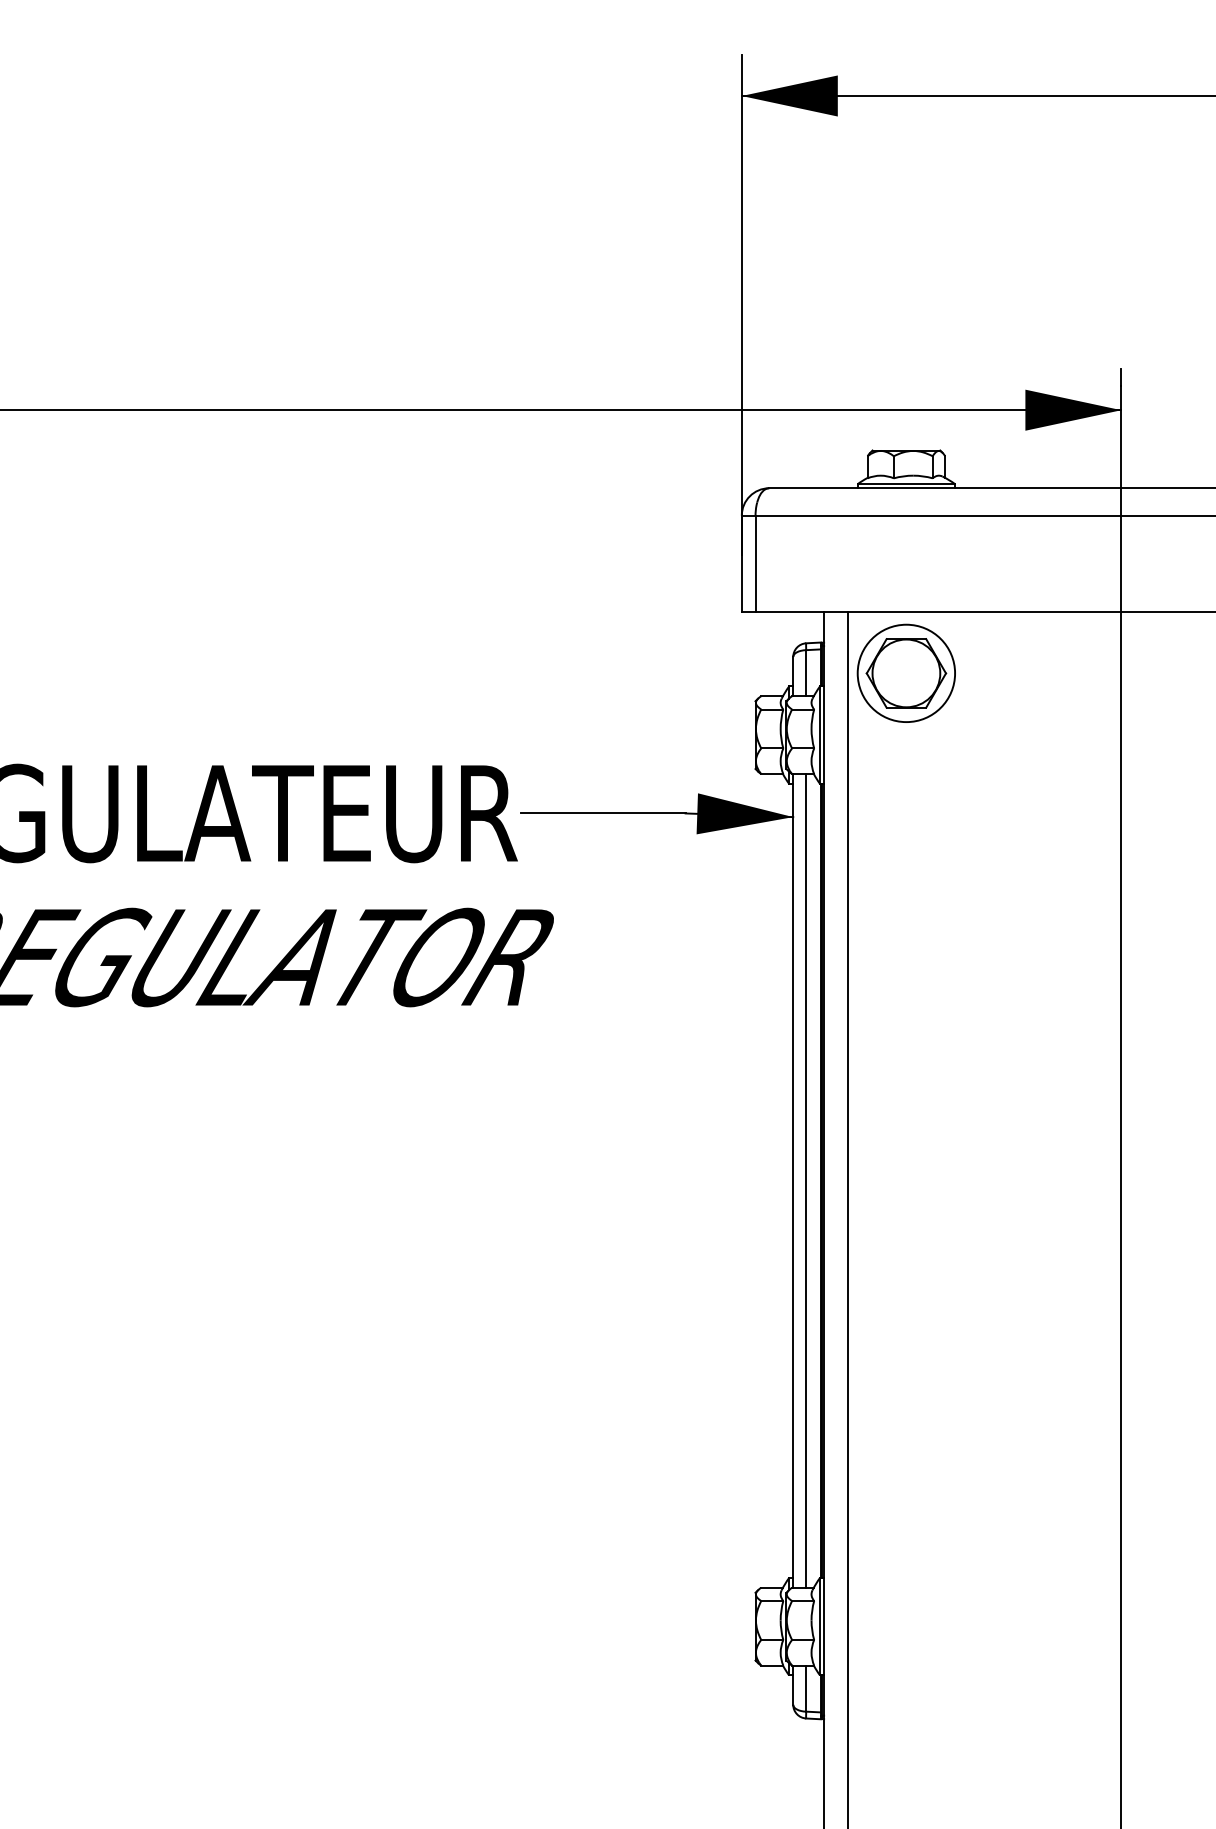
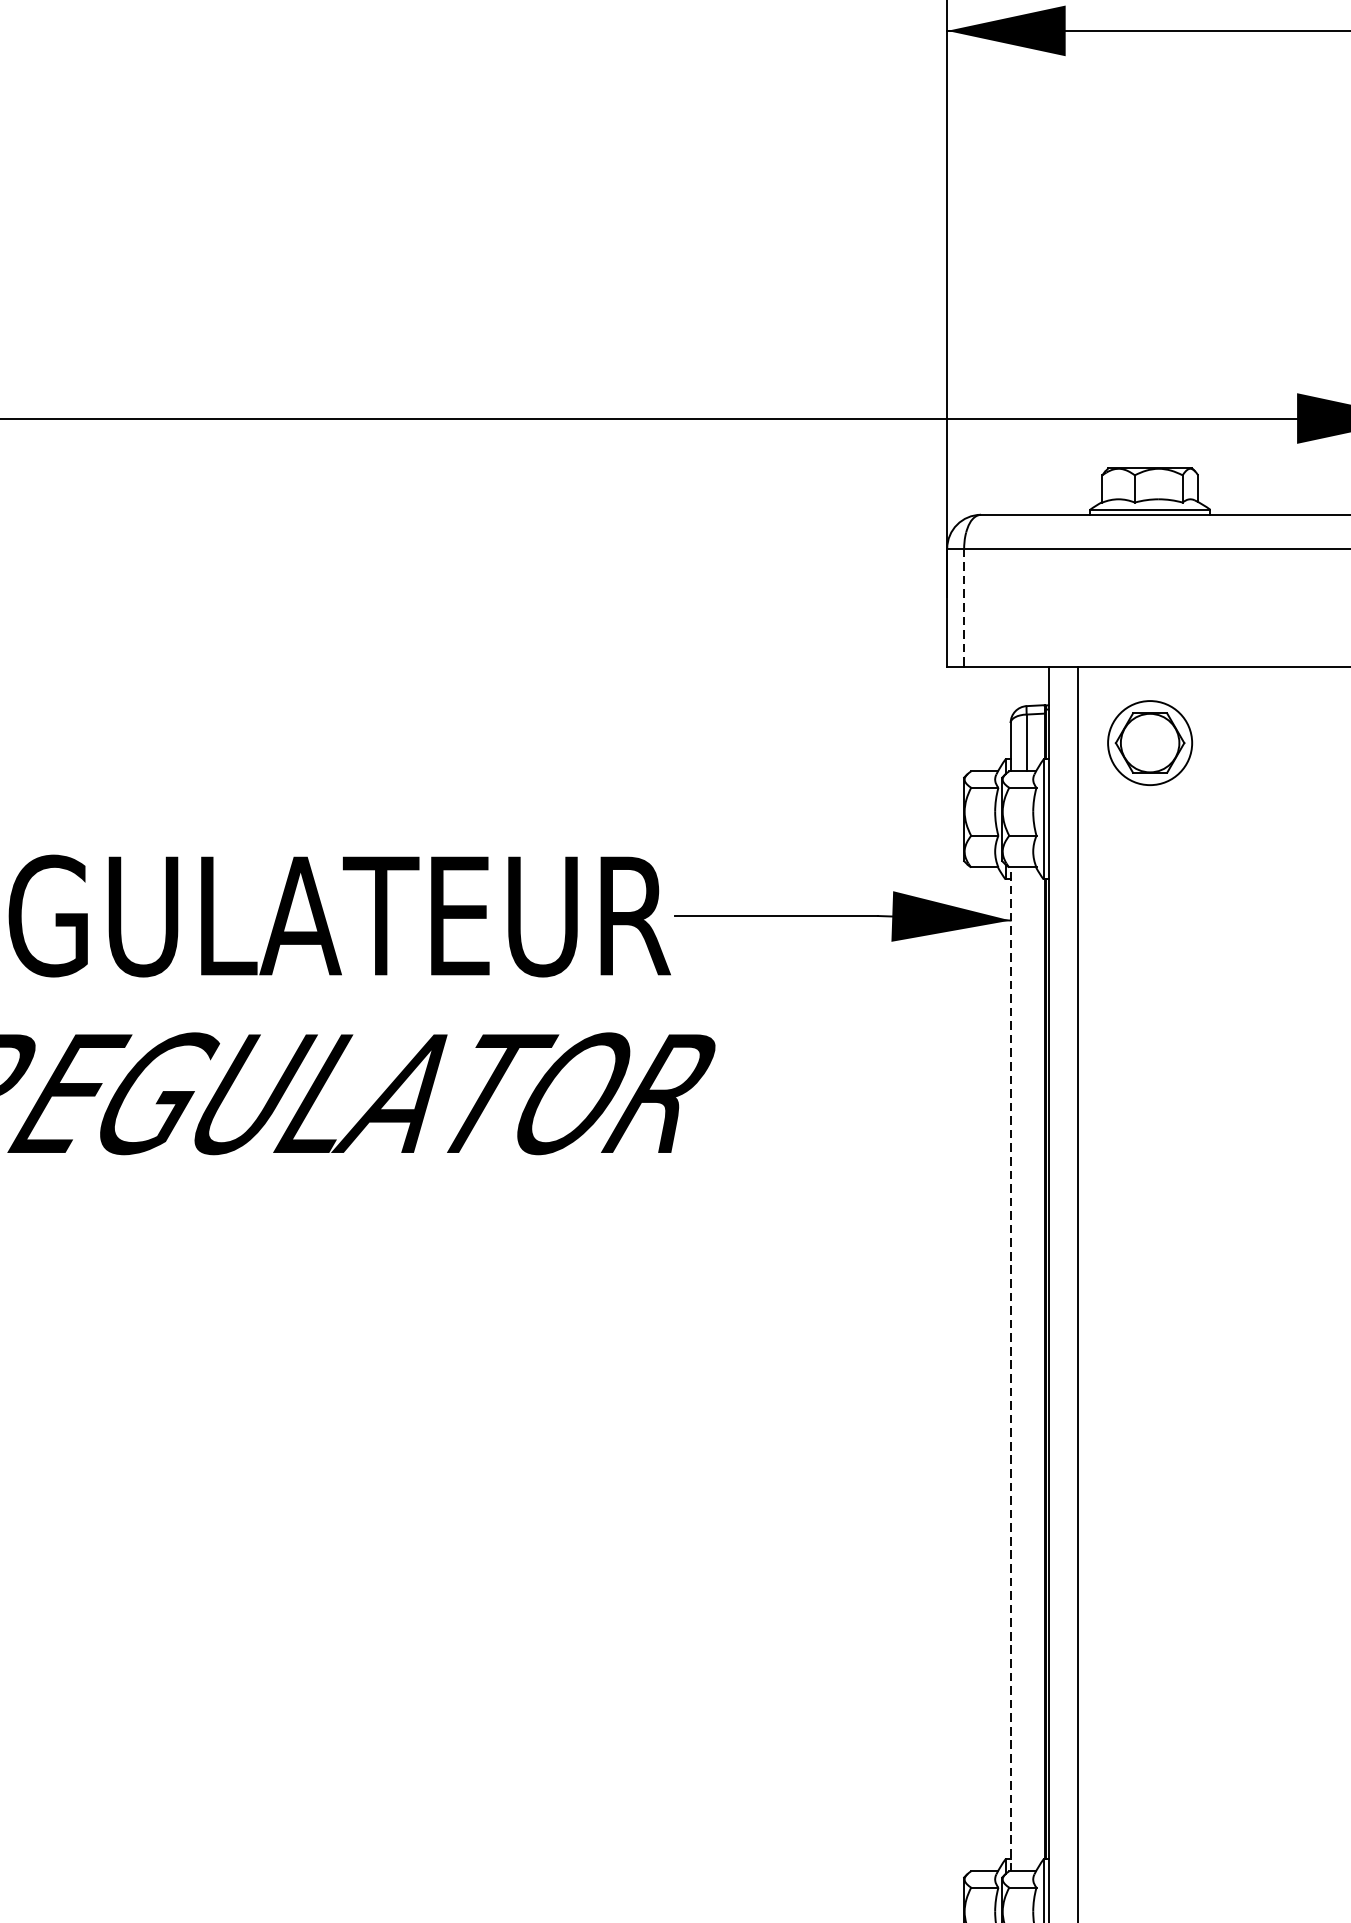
line: (755, 564) -> (964, 608), solid -> dashed
part: (905, 672) -> (1149, 742), size x0.7
line: (793, 1180) -> (1010, 1368), solid -> dashed
line: (806, 1180) -> (1027, 1368), removed

